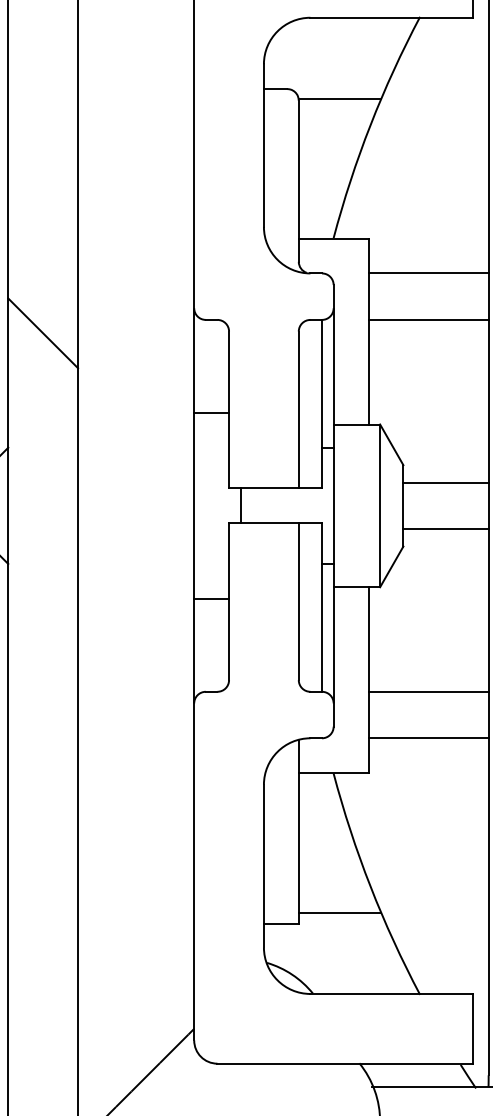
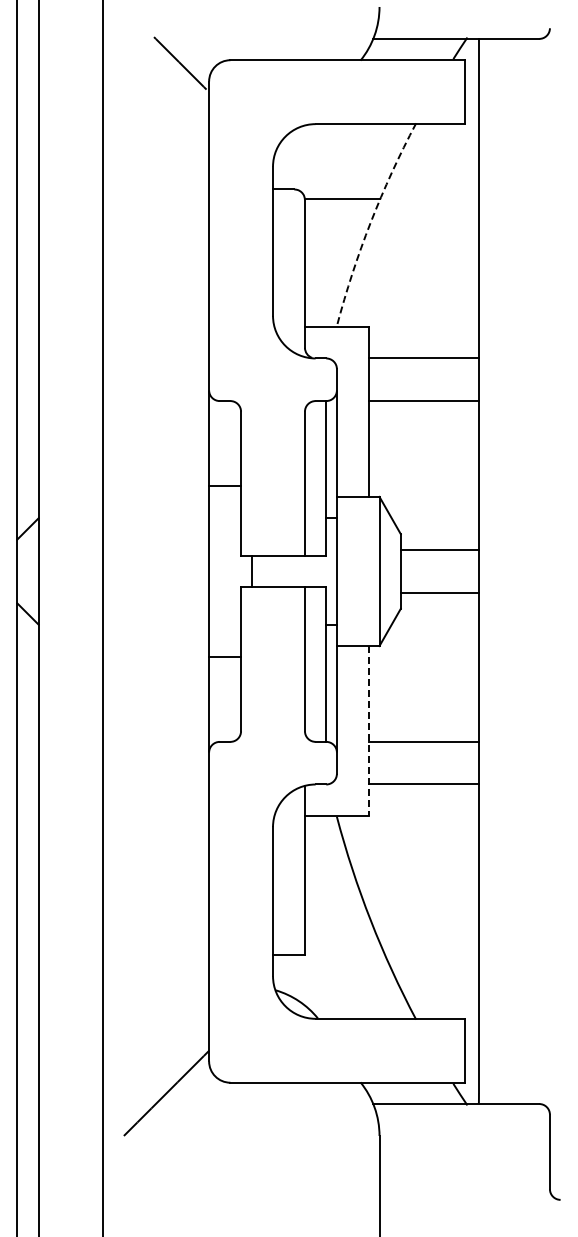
arc: (370, 125) -> (370, 222), solid -> dashed
line: (42, 333) -> (70, 413), removed
line: (368, 680) -> (368, 731), solid -> dashed
line: (339, 912) -> (342, 944), removed

